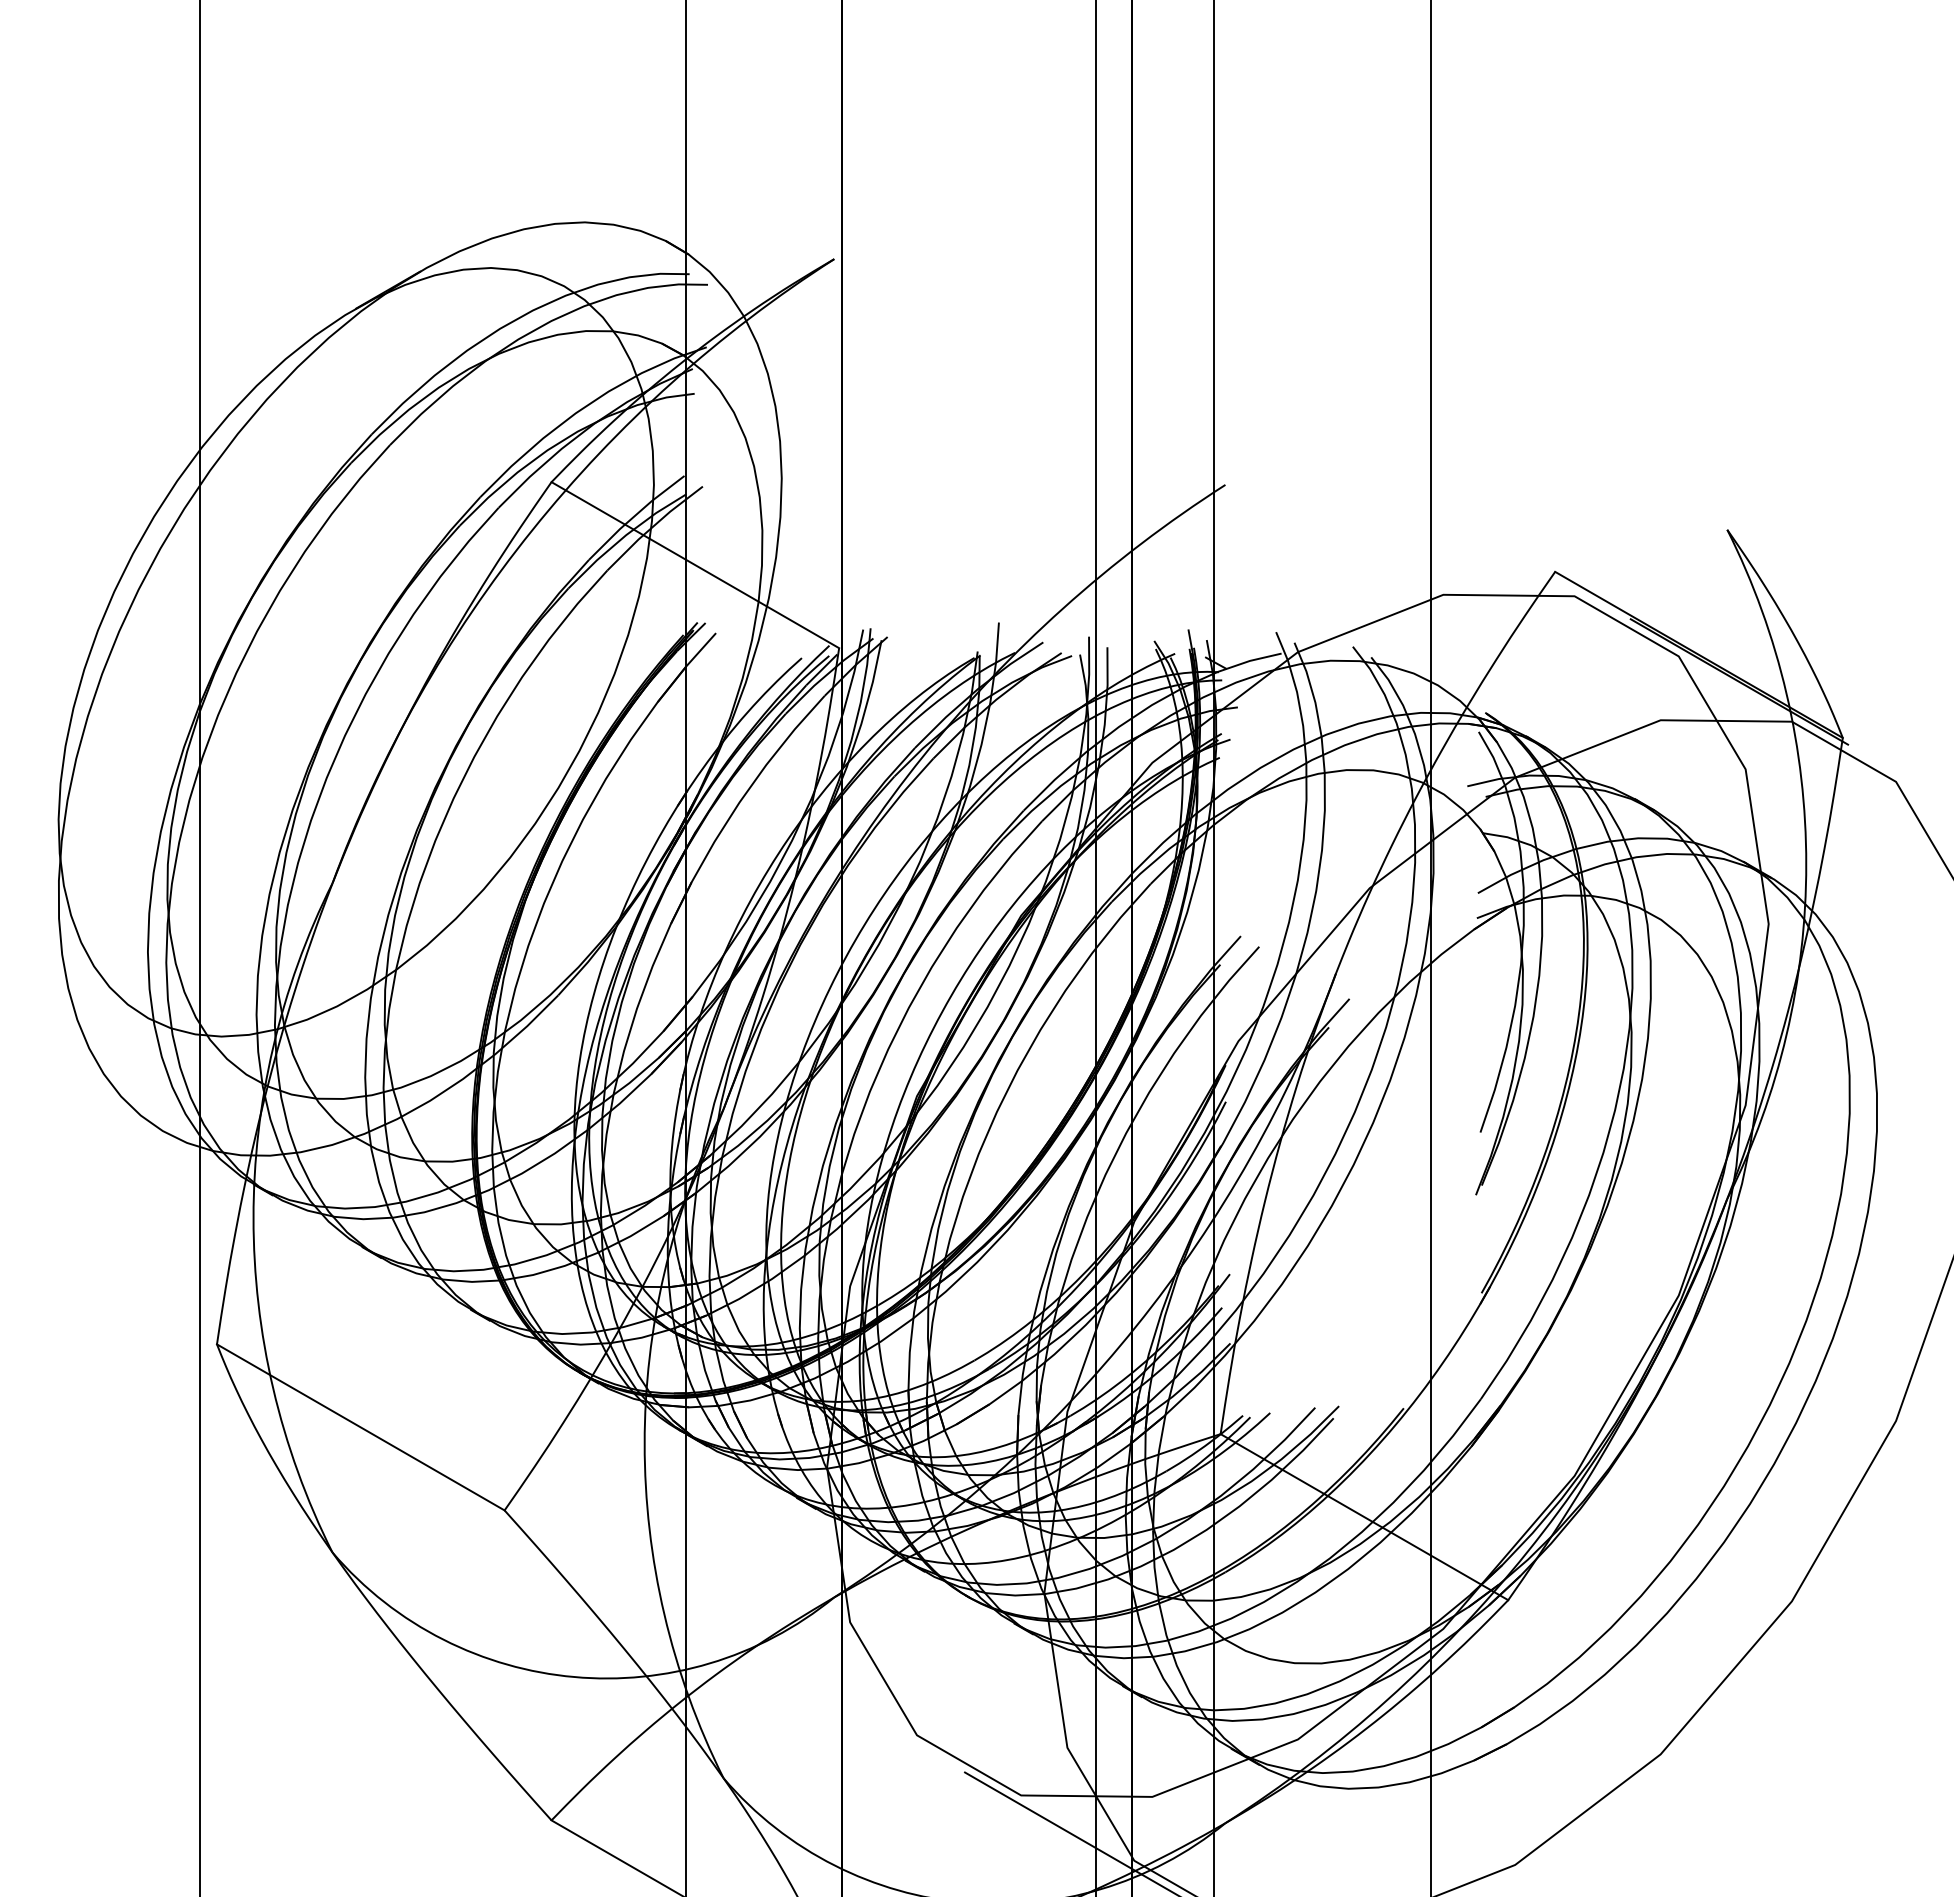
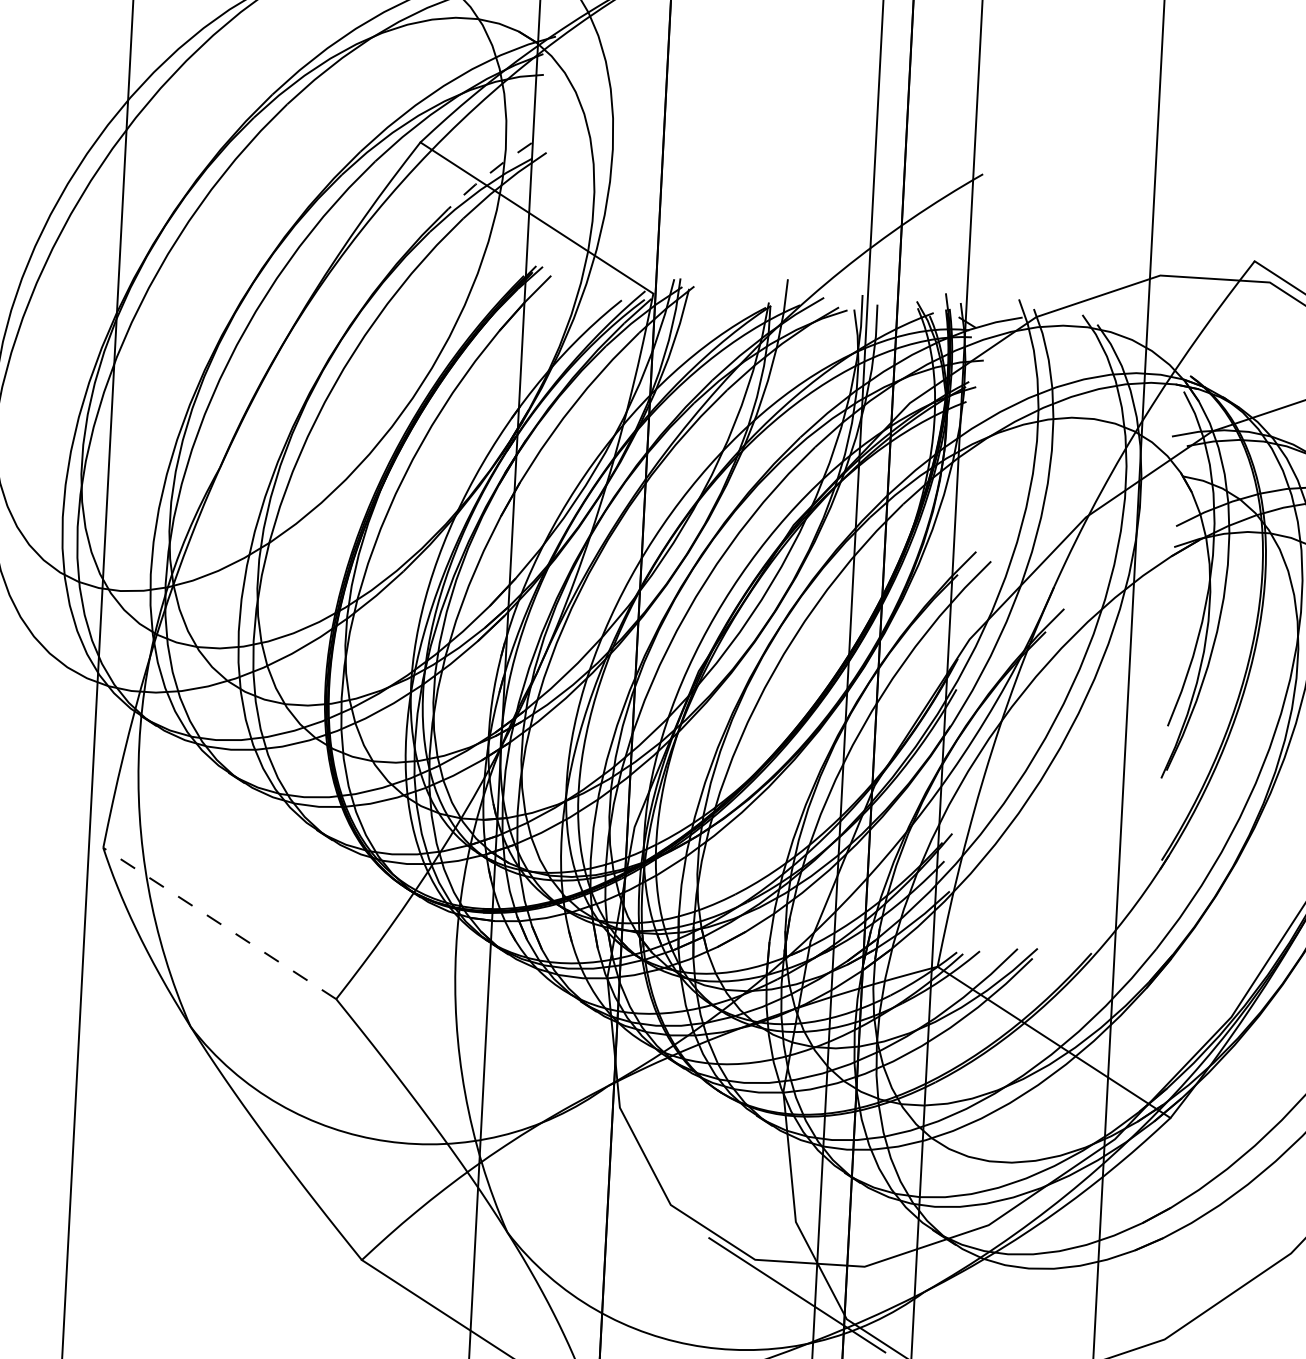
line: (634, 515) -> (488, 173), solid -> dashed
line: (360, 1427) -> (219, 923), solid -> dashed

